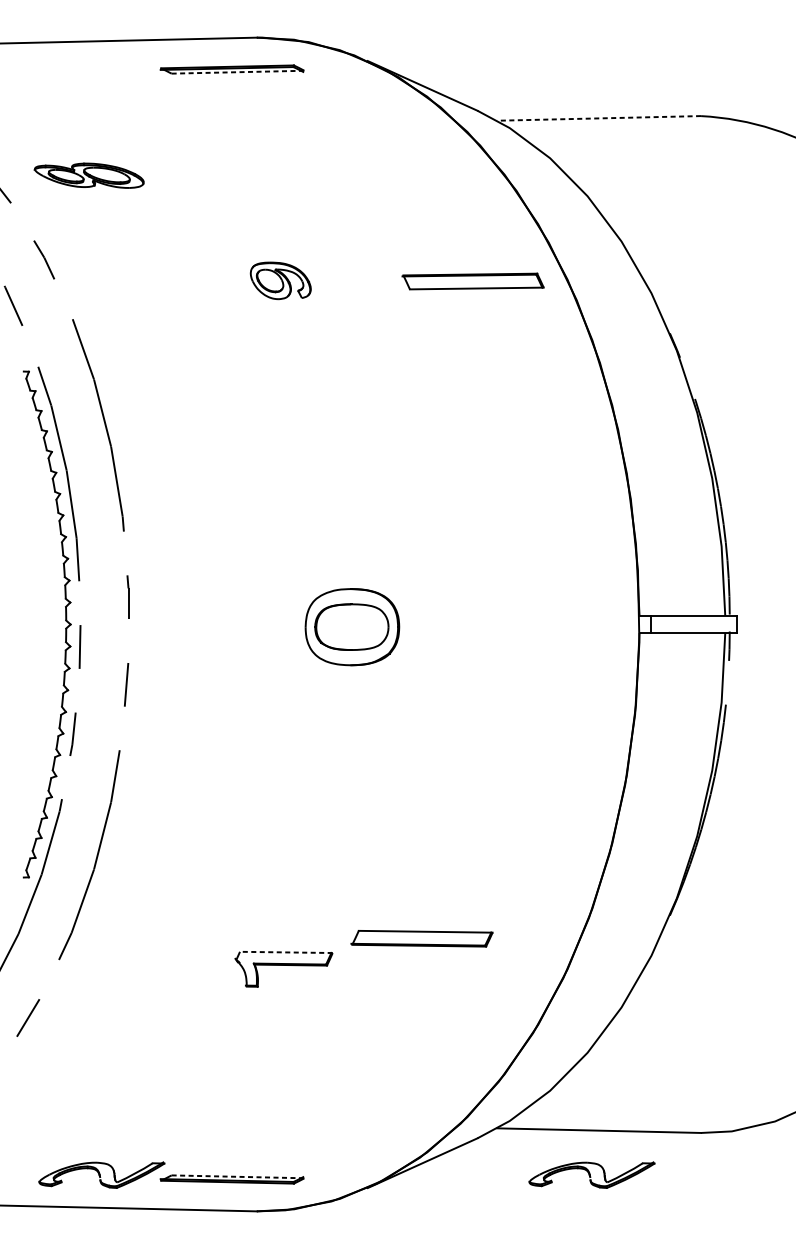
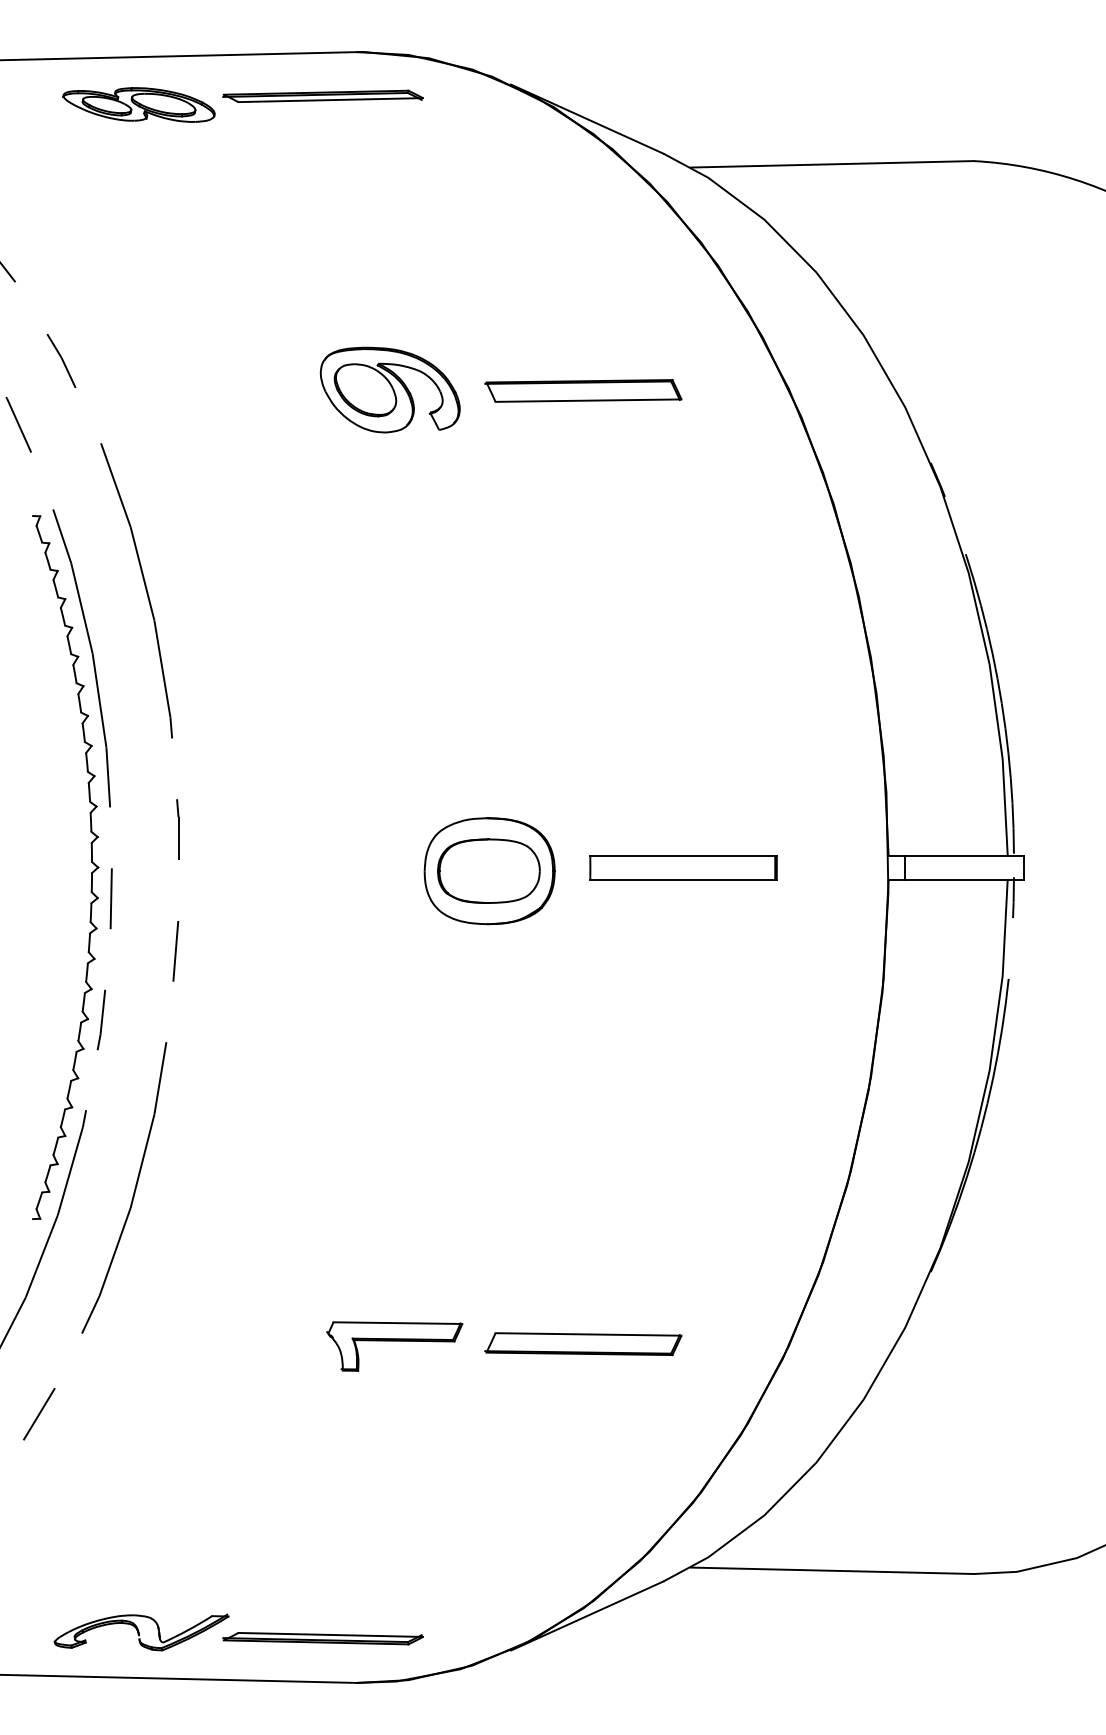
line: (238, 72) -> (331, 100), dashed -> solid
line: (599, 118) -> (832, 164), dashed -> solid
part: (88, 175) -> (138, 104), moved
part: (280, 280) -> (389, 389), size x1.67
part: (473, 281) -> (583, 390), moved
part: (491, 624) -> (683, 867), added
part: (422, 939) -> (583, 1344), moved
line: (286, 952) -> (397, 1323), dashed -> solid
part: (591, 1175) -> (822, 1632), removed
line: (238, 1176) -> (331, 1634), dashed -> solid

